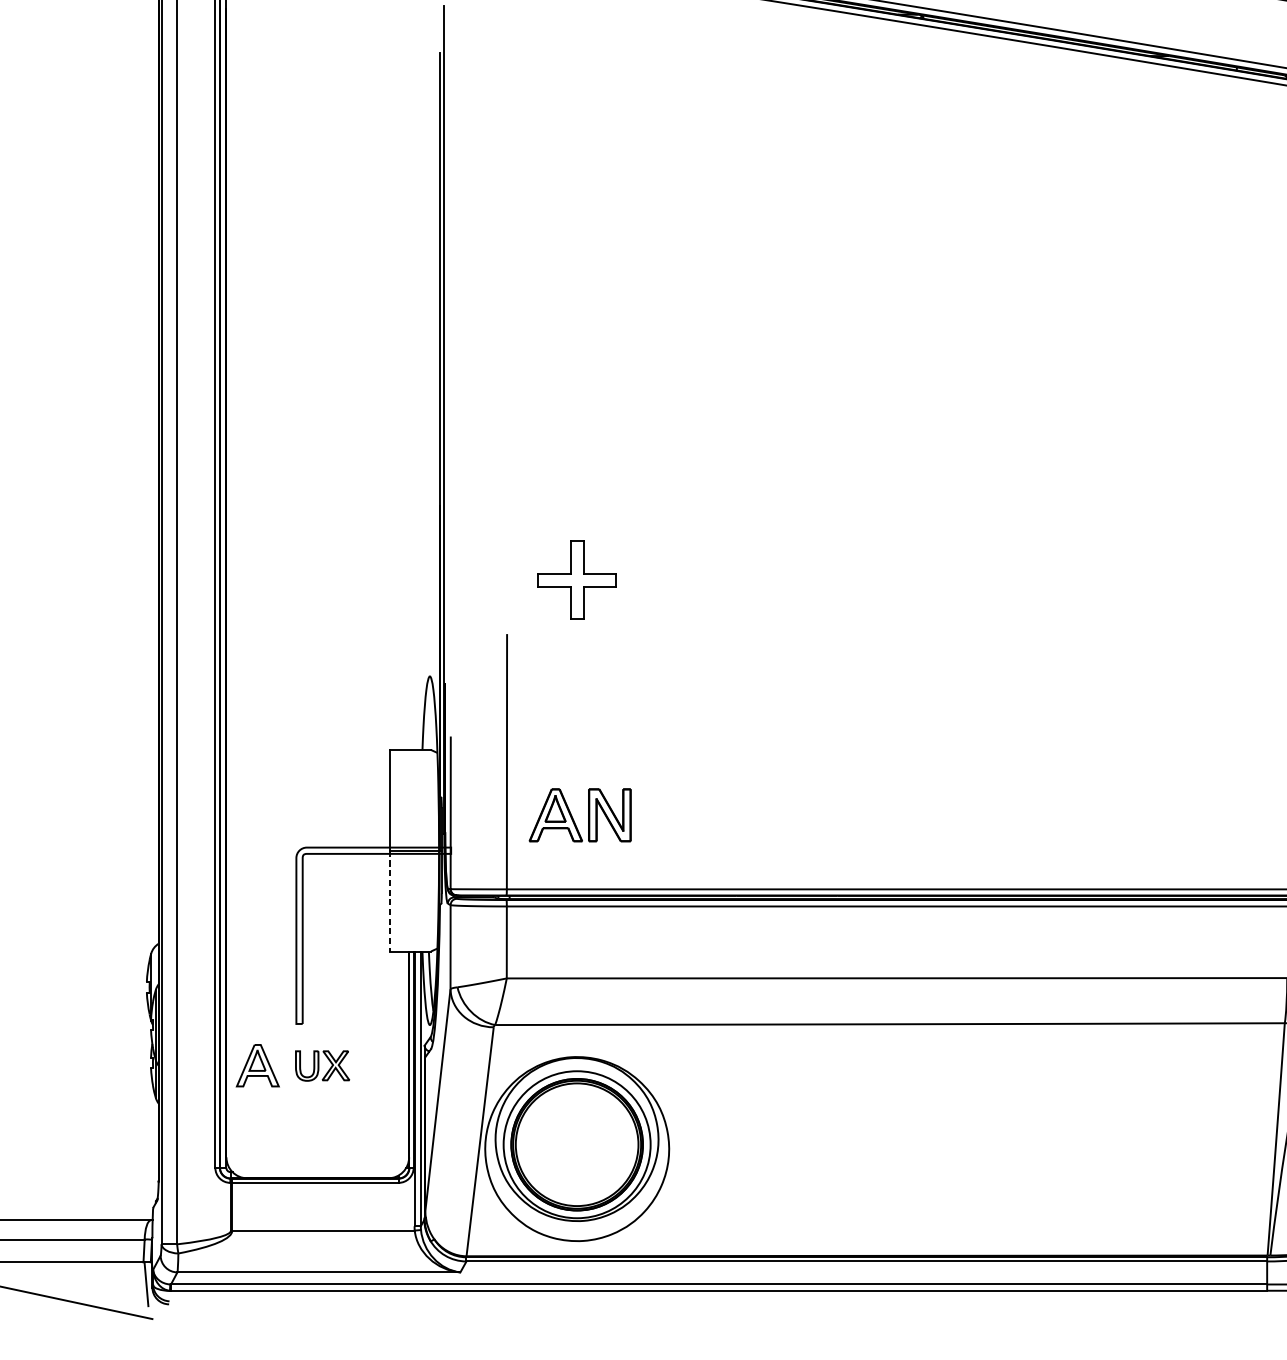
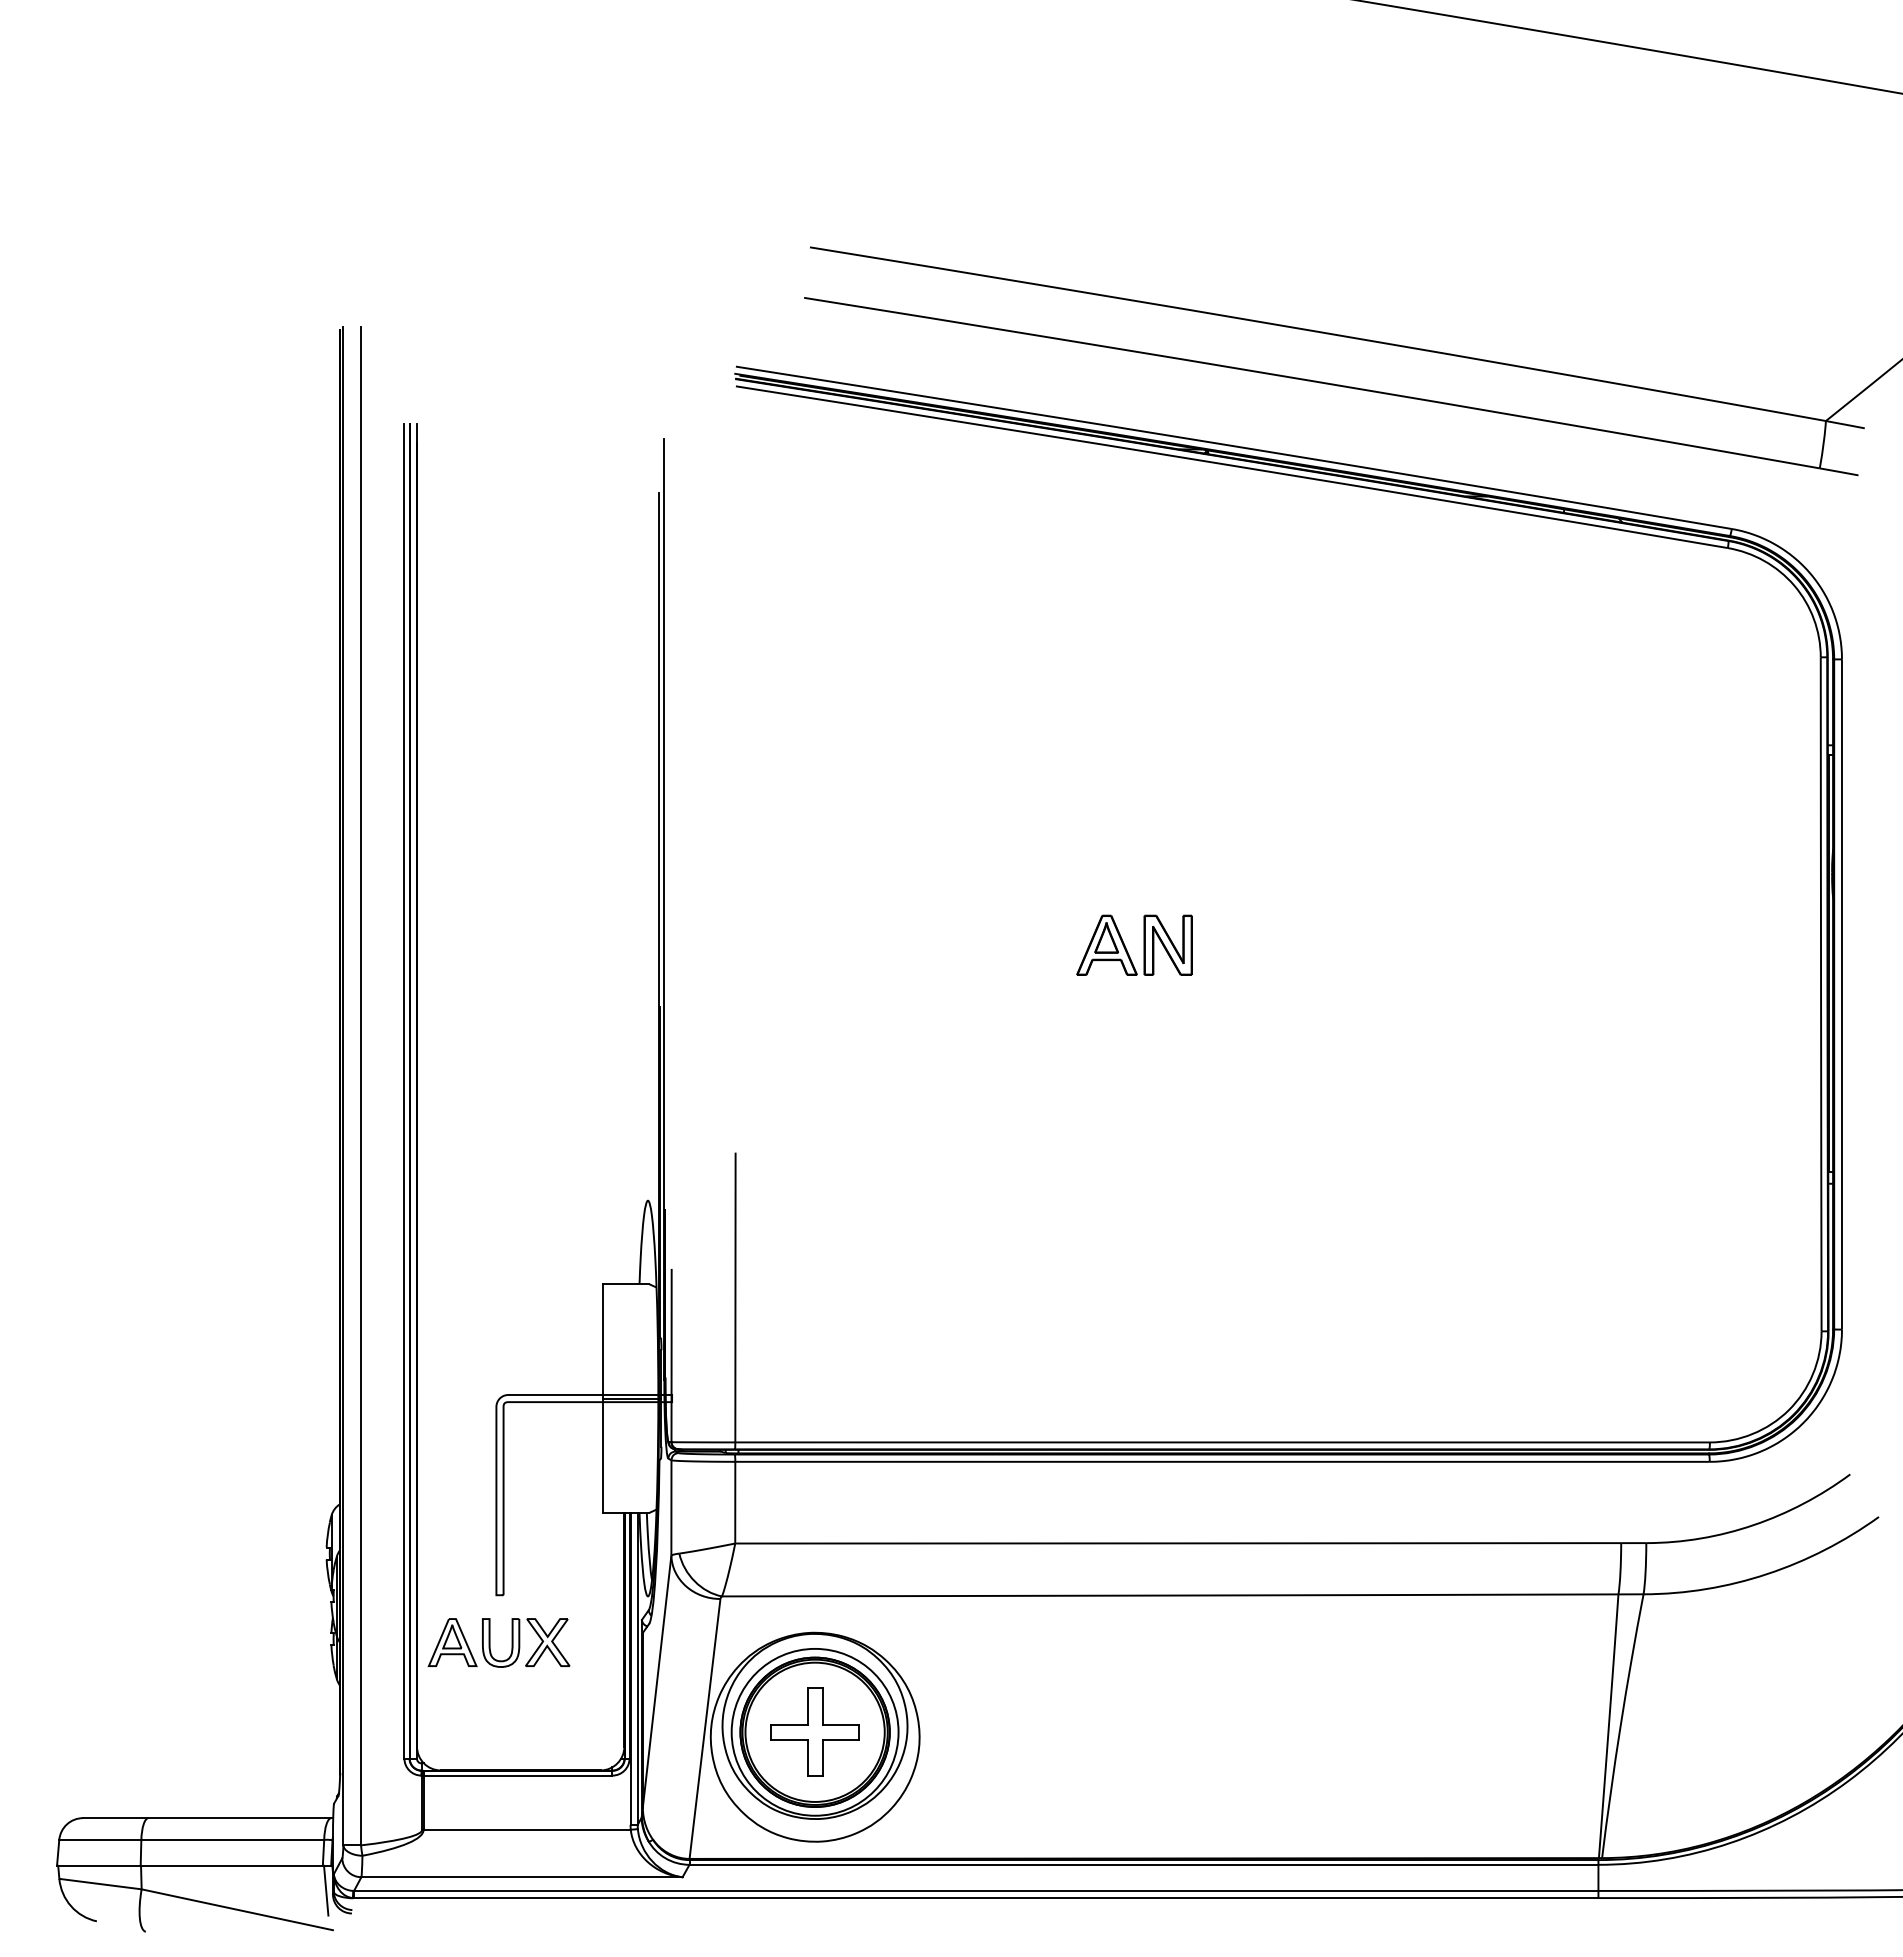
part: (576, 579) -> (814, 1731), moved
part: (573, 817) -> (1126, 947), moved
line: (389, 901) -> (602, 1456), dashed -> solid
part: (322, 1065) -> (526, 1642), size x1.43

